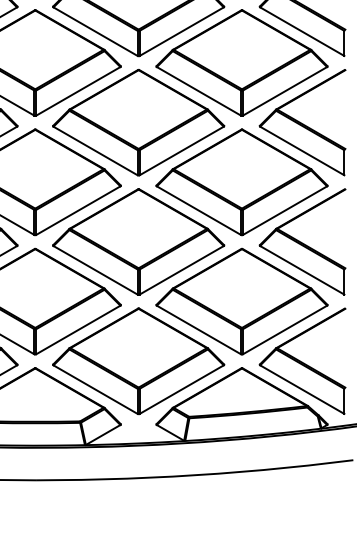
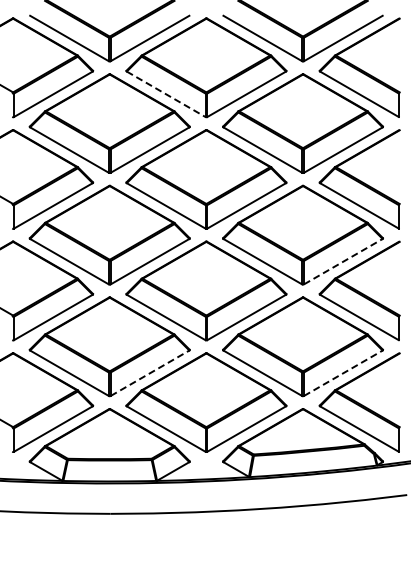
line: (95, 31) -> (166, 94), solid -> dashed
line: (285, 210) -> (343, 261), solid -> dashed
line: (78, 330) -> (150, 373), solid -> dashed
line: (285, 330) -> (343, 373), solid -> dashed

